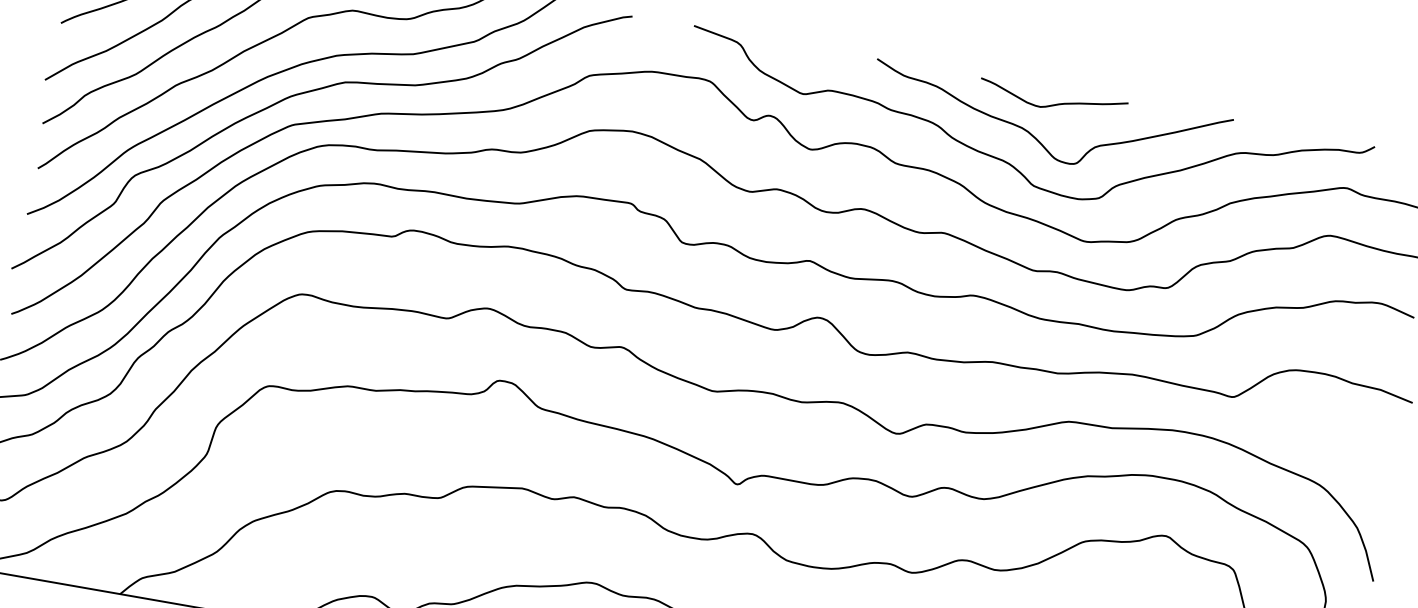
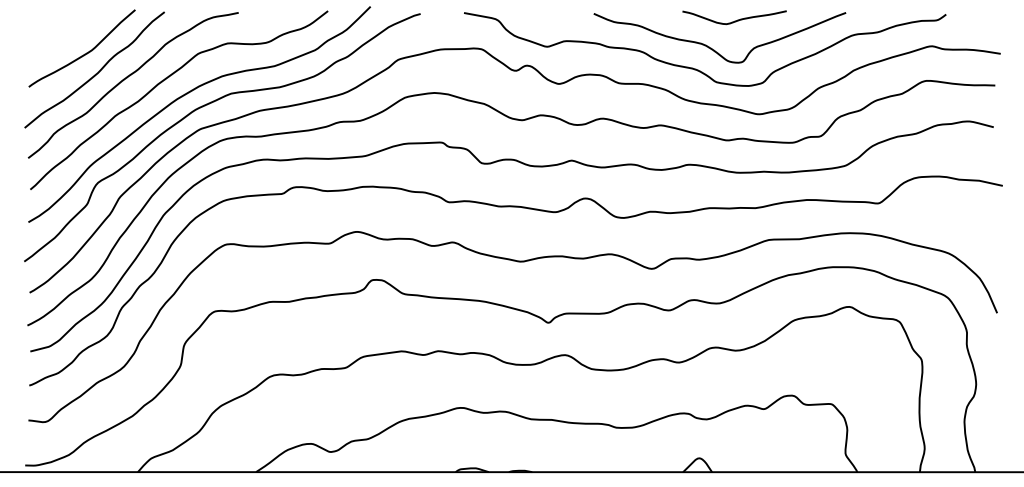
curve: (1052, 103) -> (734, 20), moved

